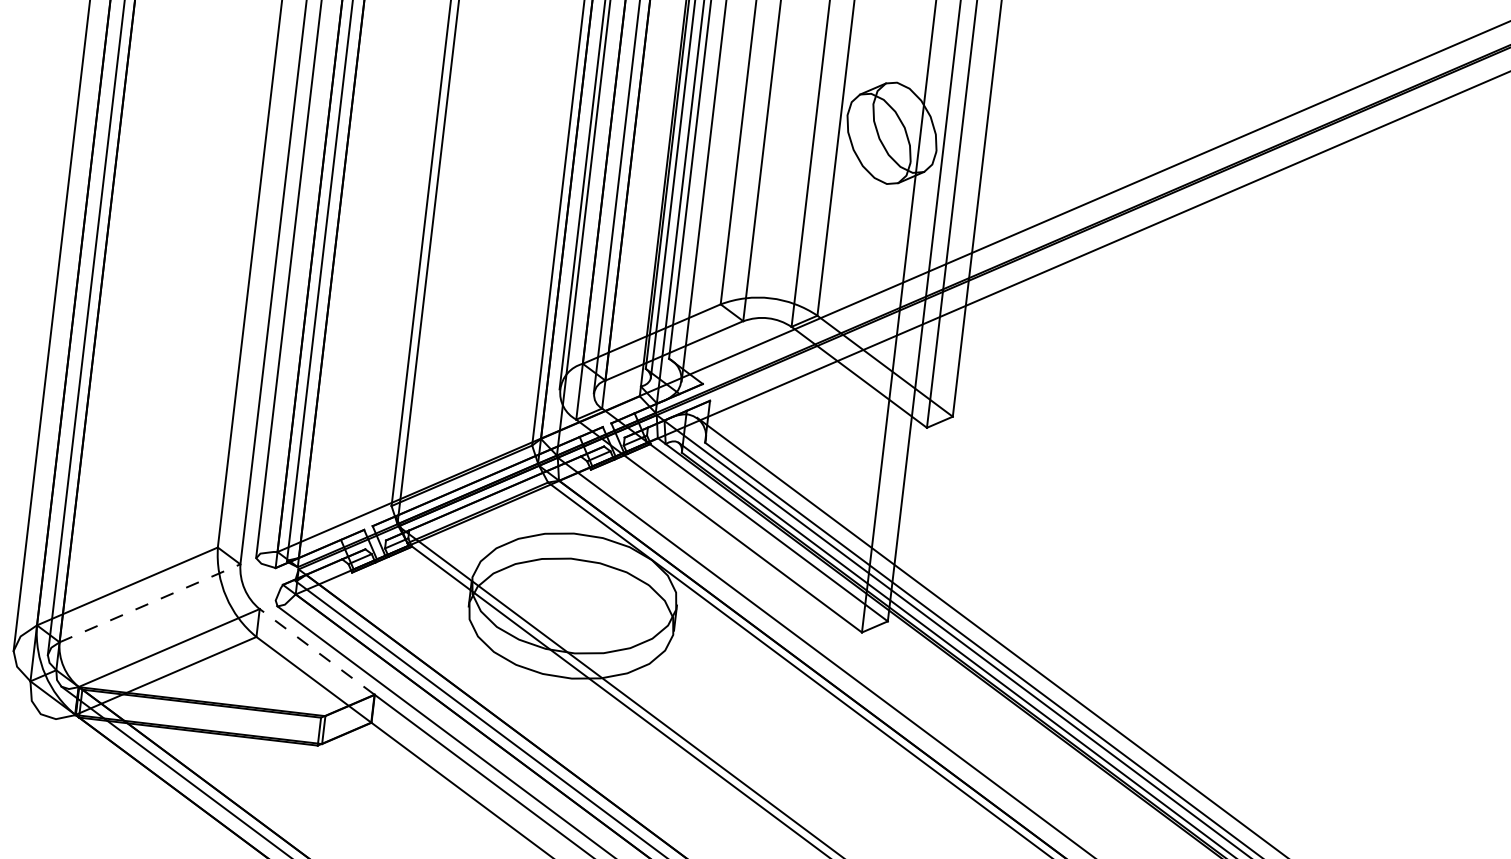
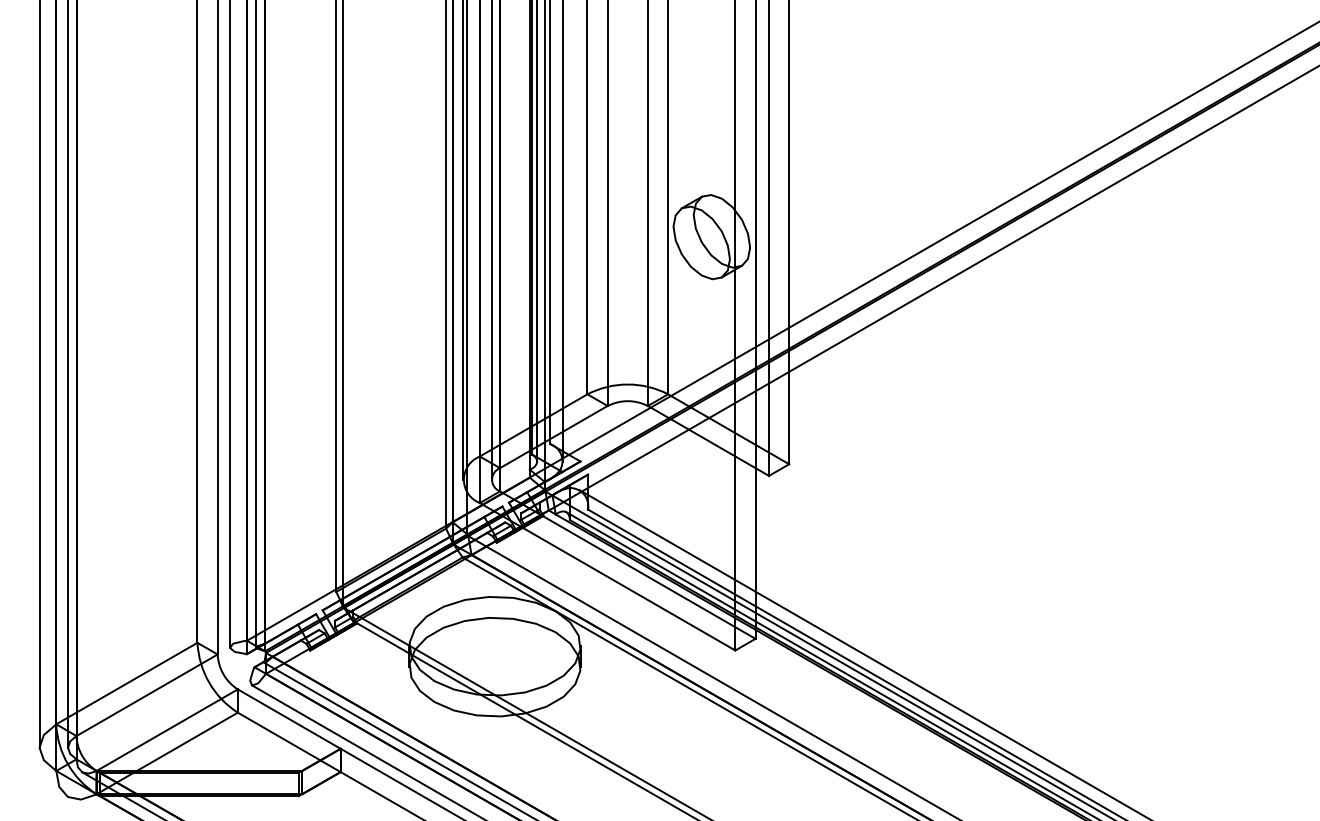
line: (150, 603) -> (147, 695), dashed -> solid
line: (316, 651) -> (288, 718), dashed -> solid

